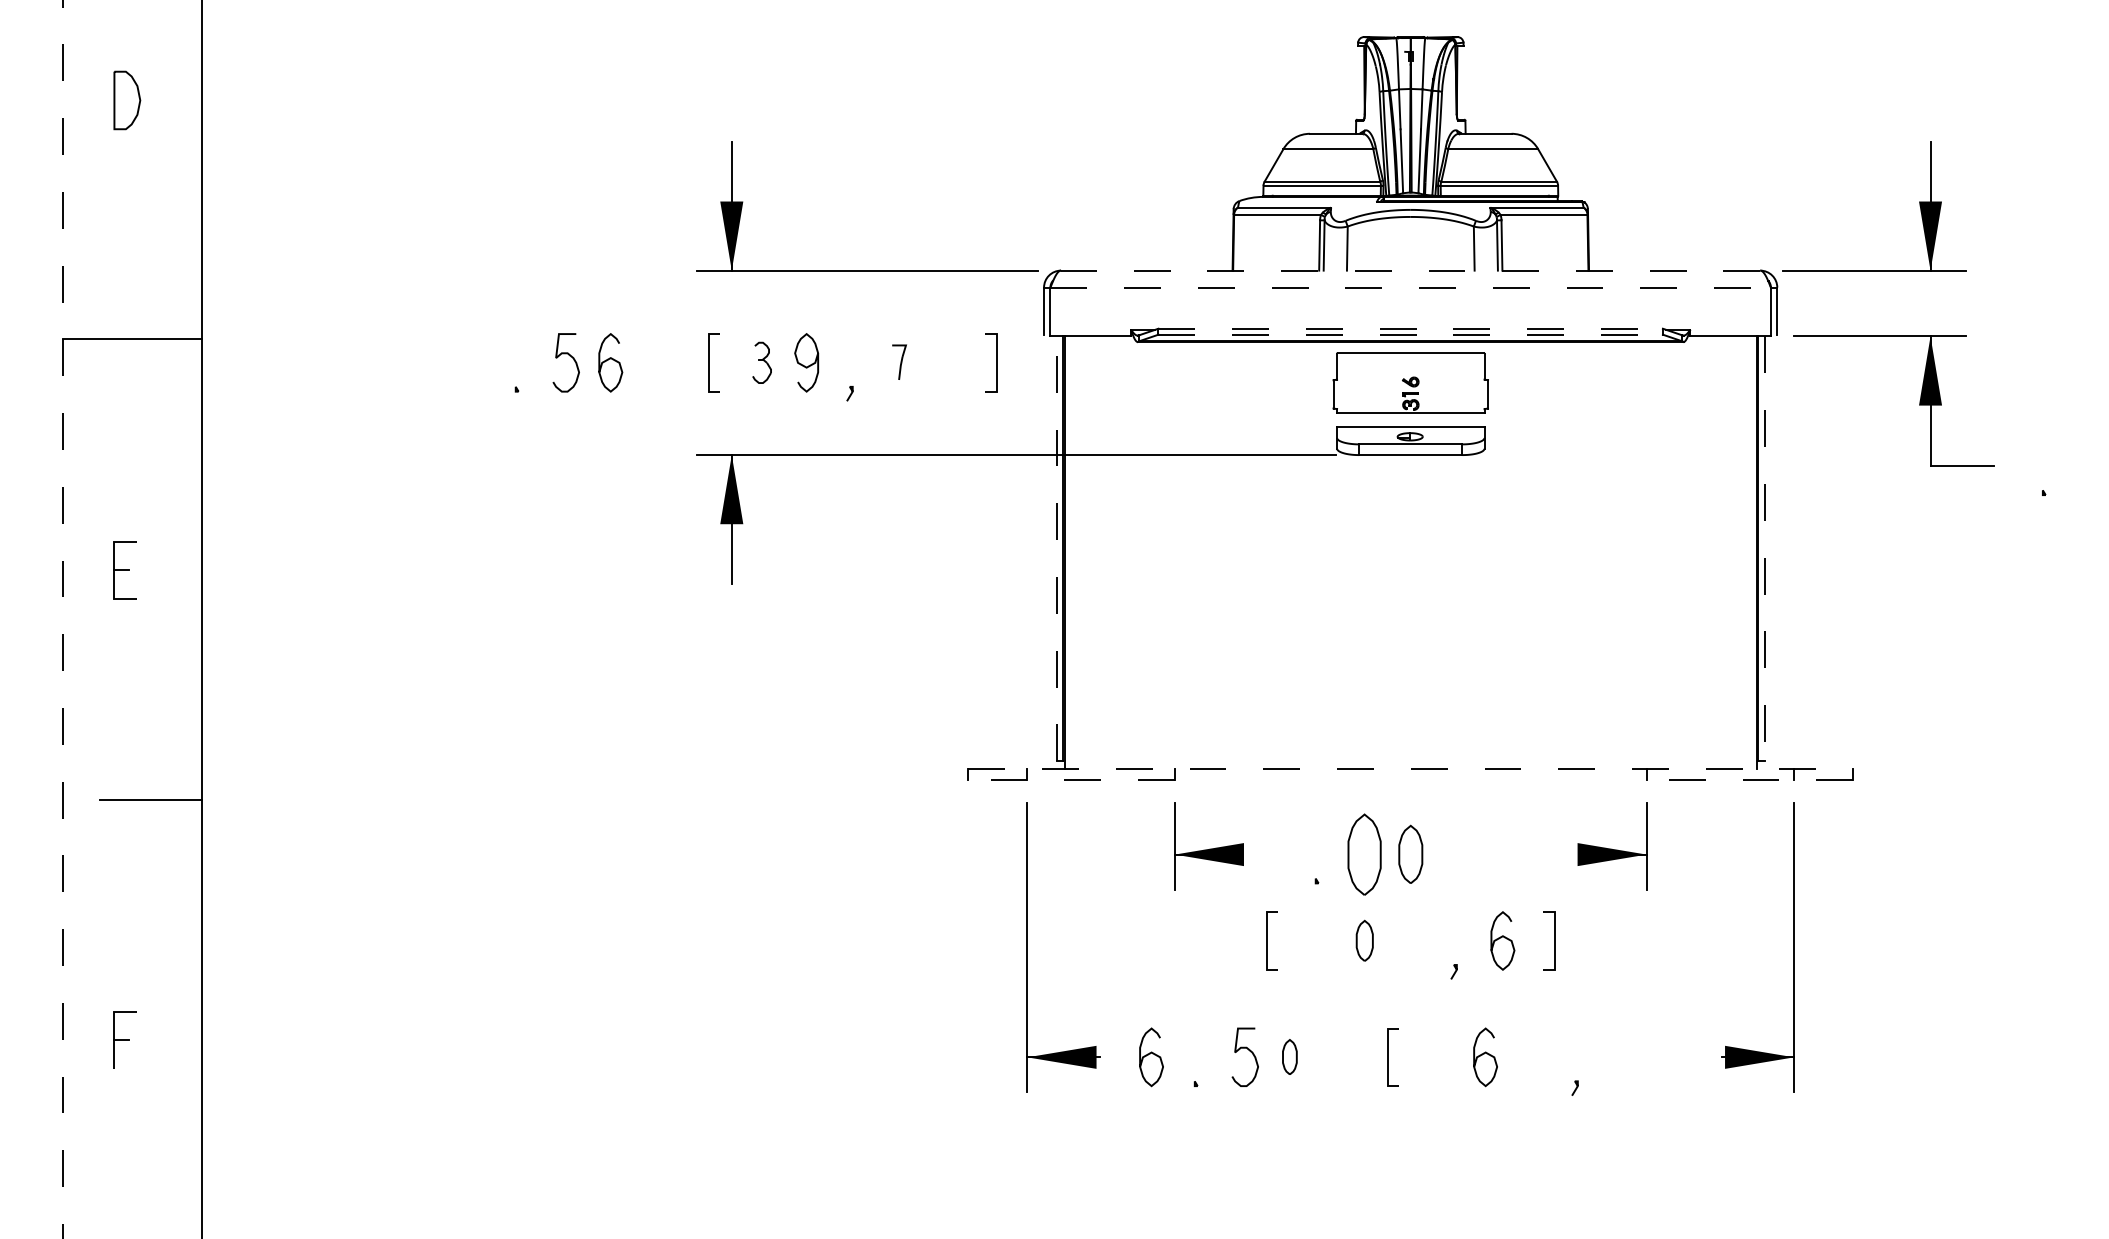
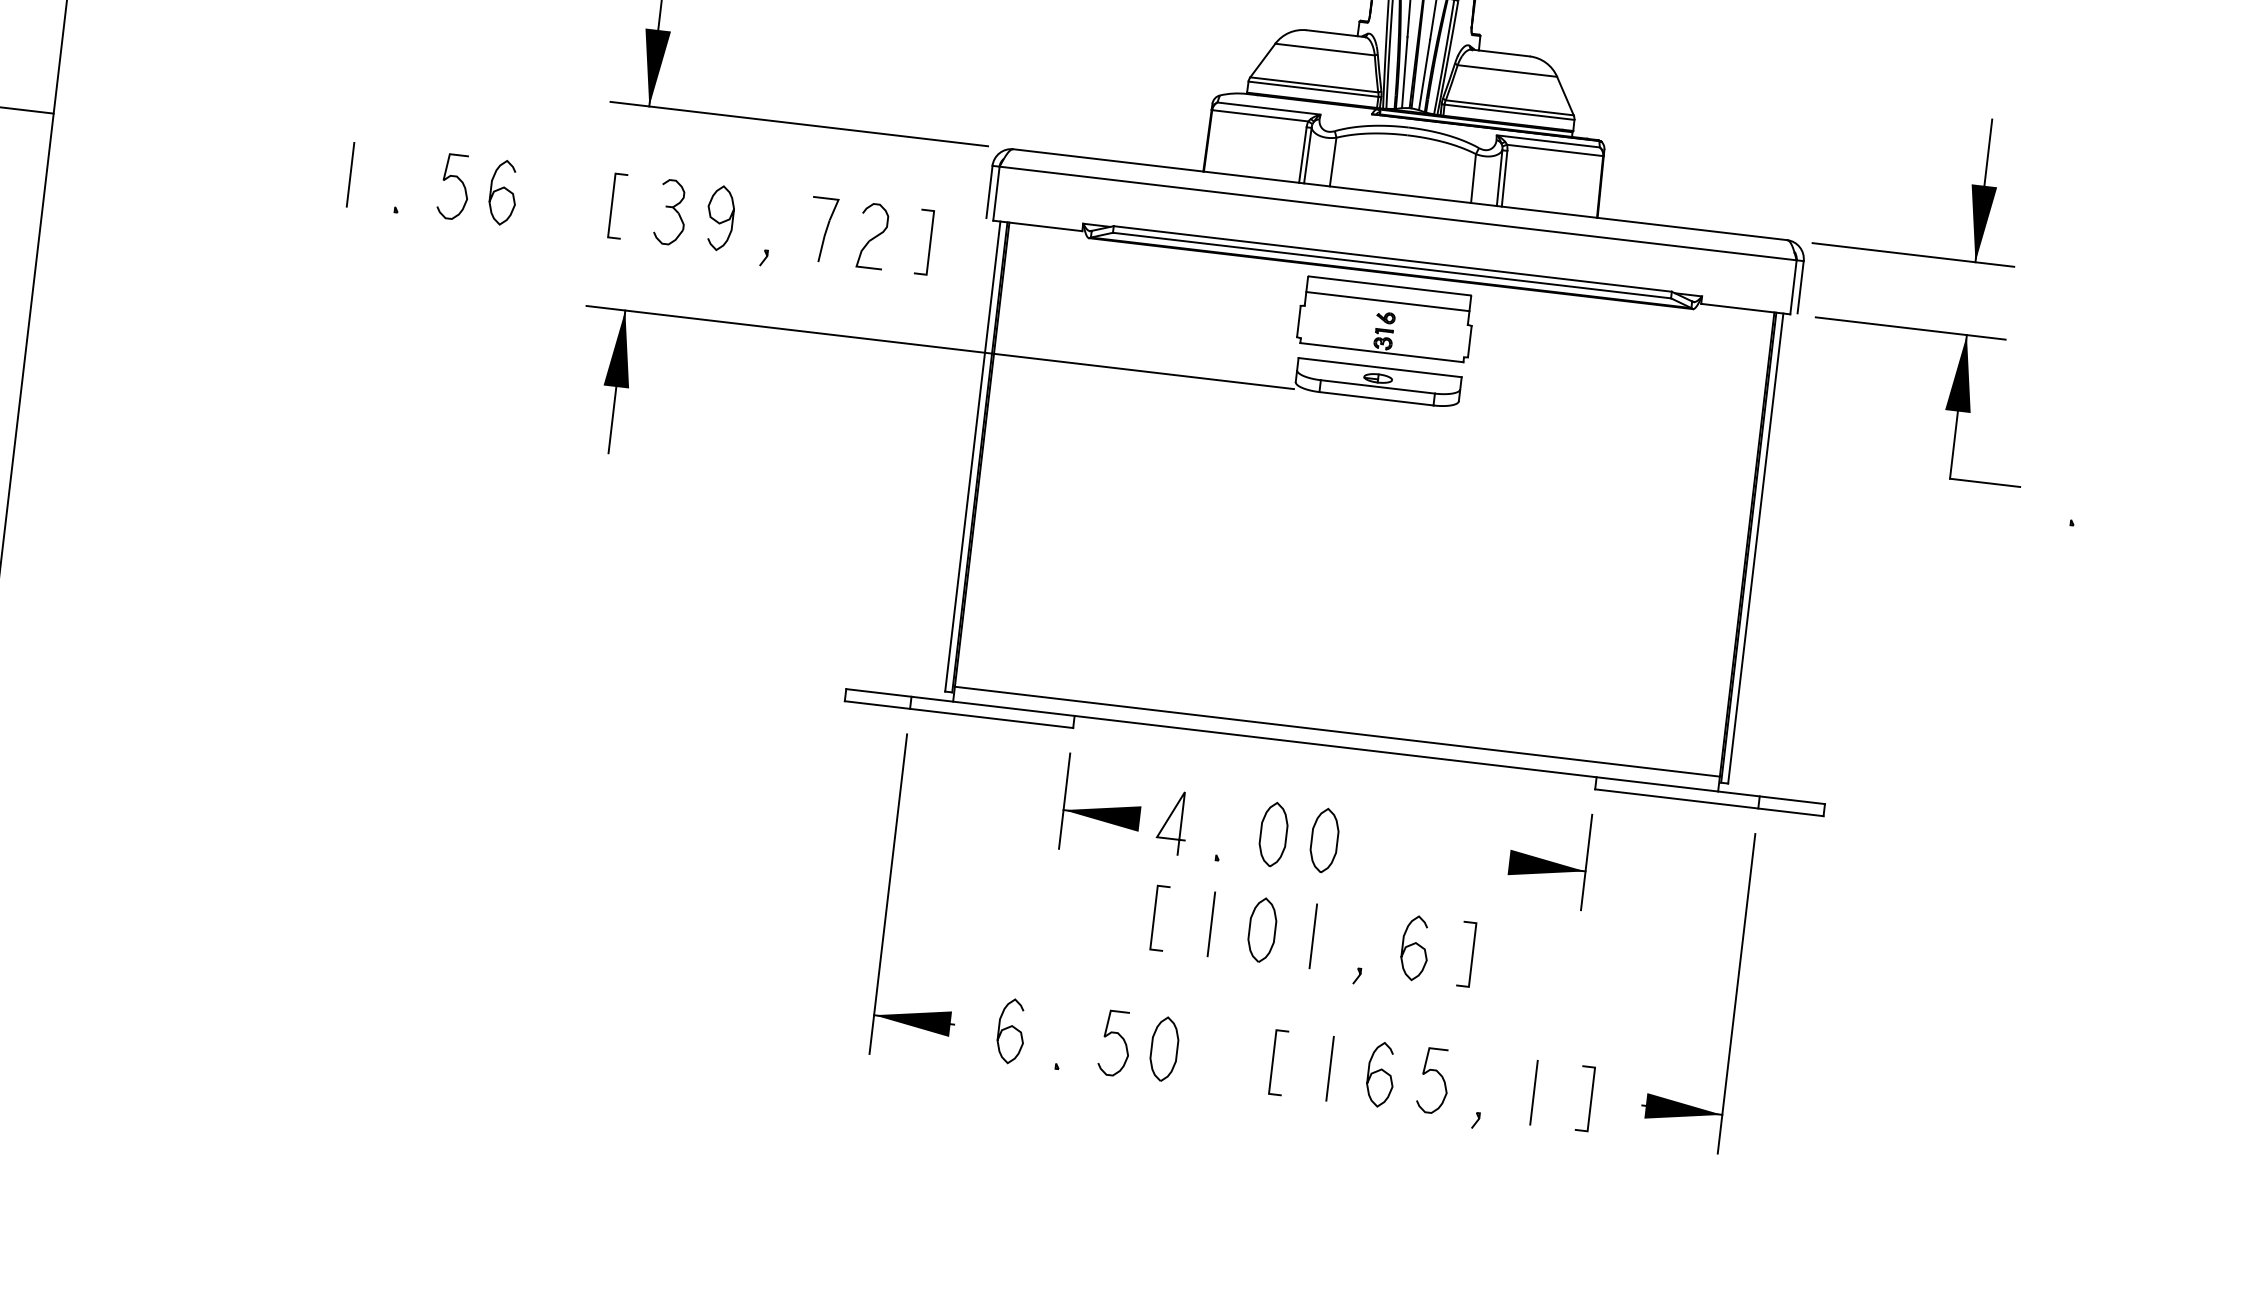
line: (1410, 270) -> (1400, 194), dashed -> solid
line: (1411, 287) -> (1399, 213), dashed -> solid
line: (1411, 328) -> (1393, 258), dashed -> solid
line: (1411, 334) -> (1392, 265), dashed -> solid
line: (472, 362) -> (350, 174), added
part: (761, 362) -> (670, 211), size x1.43
part: (899, 362) -> (822, 229), size x1.67
part: (944, 362) -> (872, 235), added
line: (1410, 367) -> (1387, 301), added
line: (1056, 548) -> (972, 456), dashed -> solid
line: (1764, 549) -> (1755, 549), dashed -> solid
line: (1410, 756) -> (1336, 732), added
line: (1411, 769) -> (1336, 746), dashed -> solid
line: (1071, 780) -> (958, 714), dashed -> solid
line: (1749, 780) -> (1708, 802), dashed -> solid
line: (1269, 853) -> (1168, 821), added
part: (1364, 853) -> (1273, 833), size x0.71
line: (1318, 940) -> (1211, 923), added
part: (1364, 940) -> (1262, 929), size x1.43
line: (1410, 940) -> (1313, 935), added
curve: (1537, 1051) -> (1439, 1075), added
part: (1289, 1056) -> (1164, 1048), size x1.67
line: (1439, 1057) -> (1329, 1068), added
line: (1623, 1057) -> (1533, 1092), added
line: (1675, 1057) -> (1591, 1099), added

